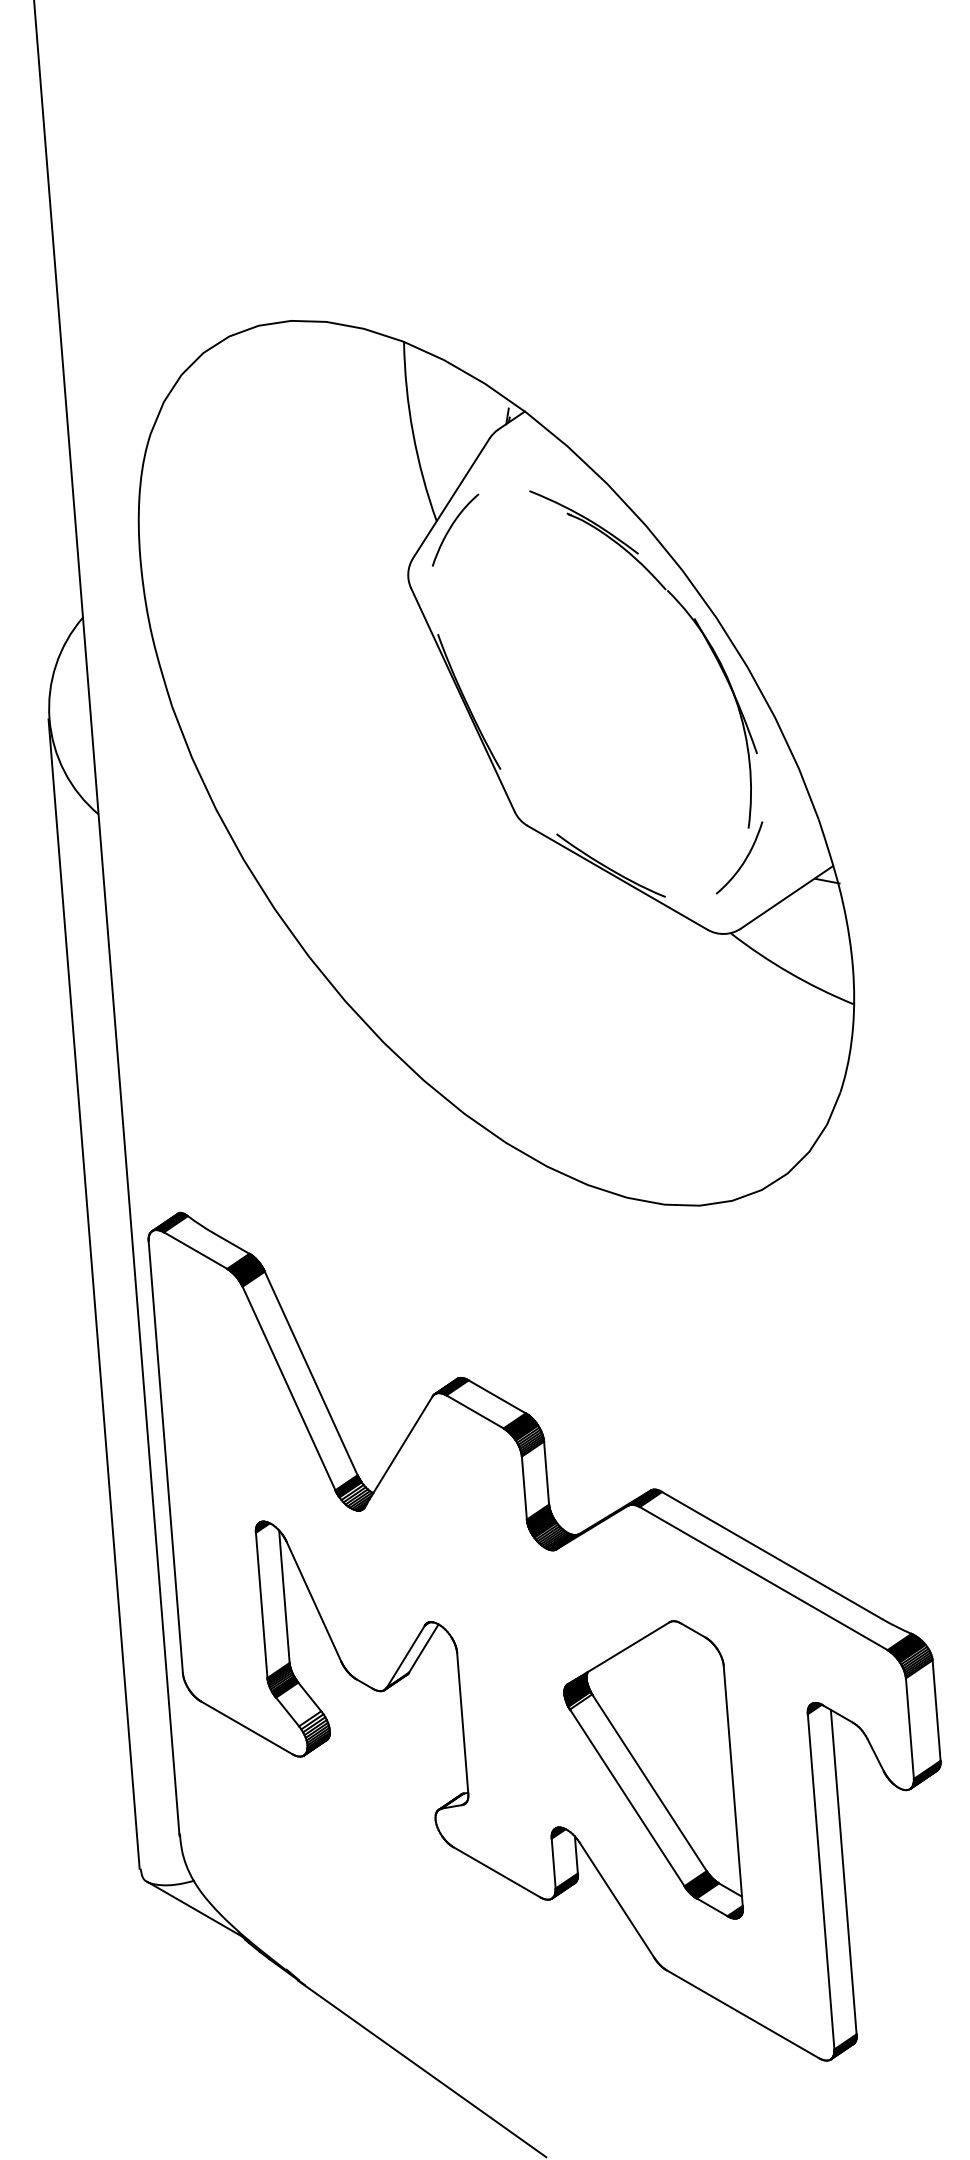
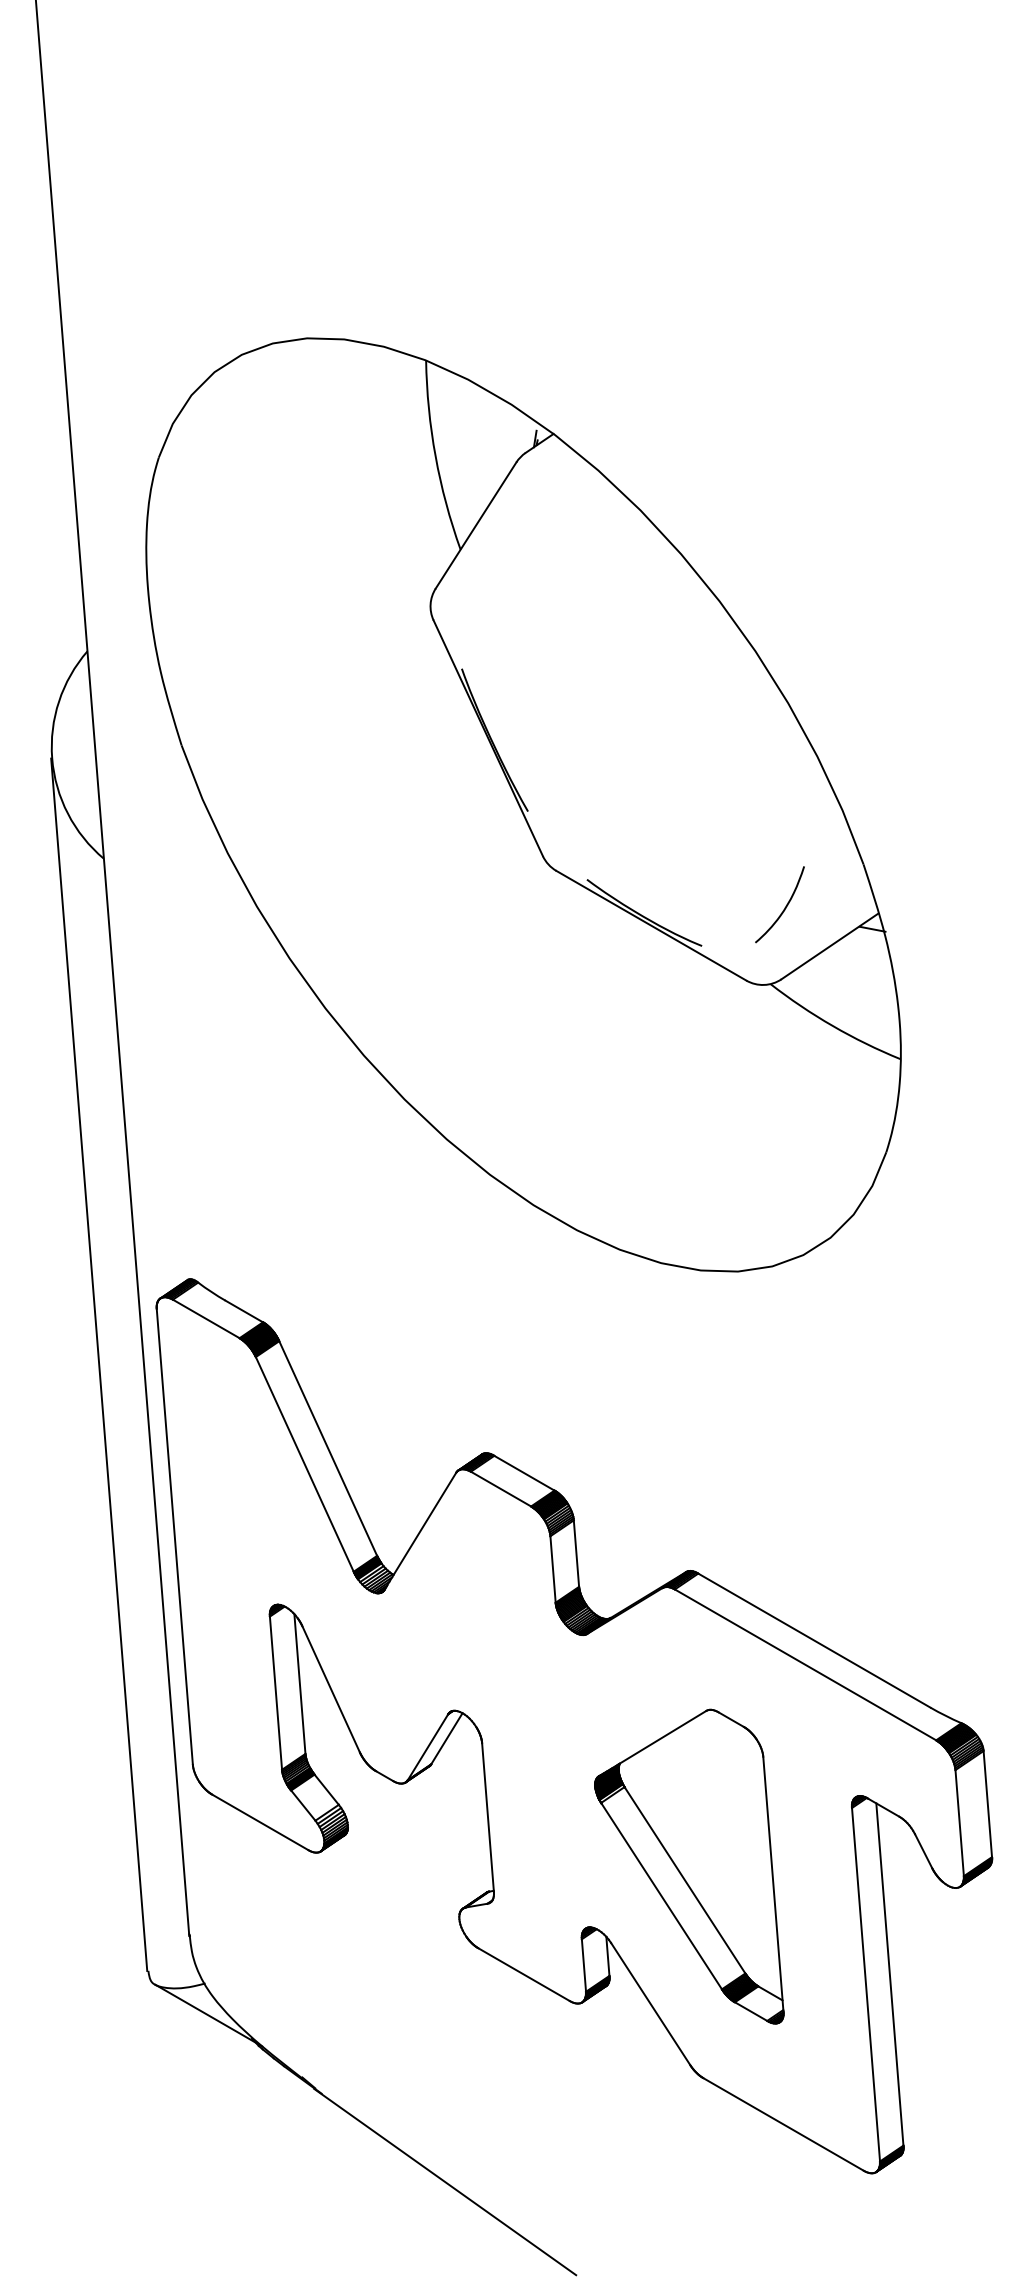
curve: (451, 527) -> (476, 556), removed
part: (694, 623) -> (732, 657), removed

